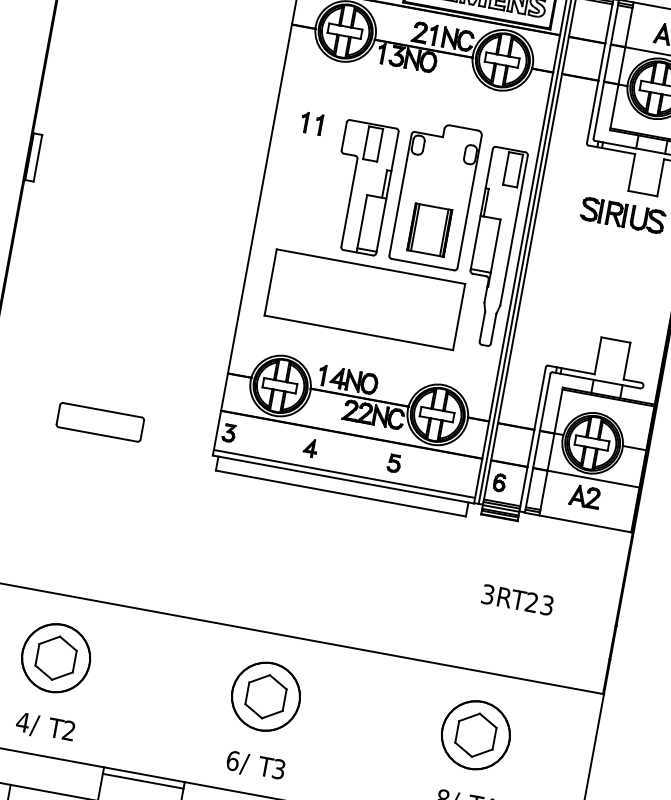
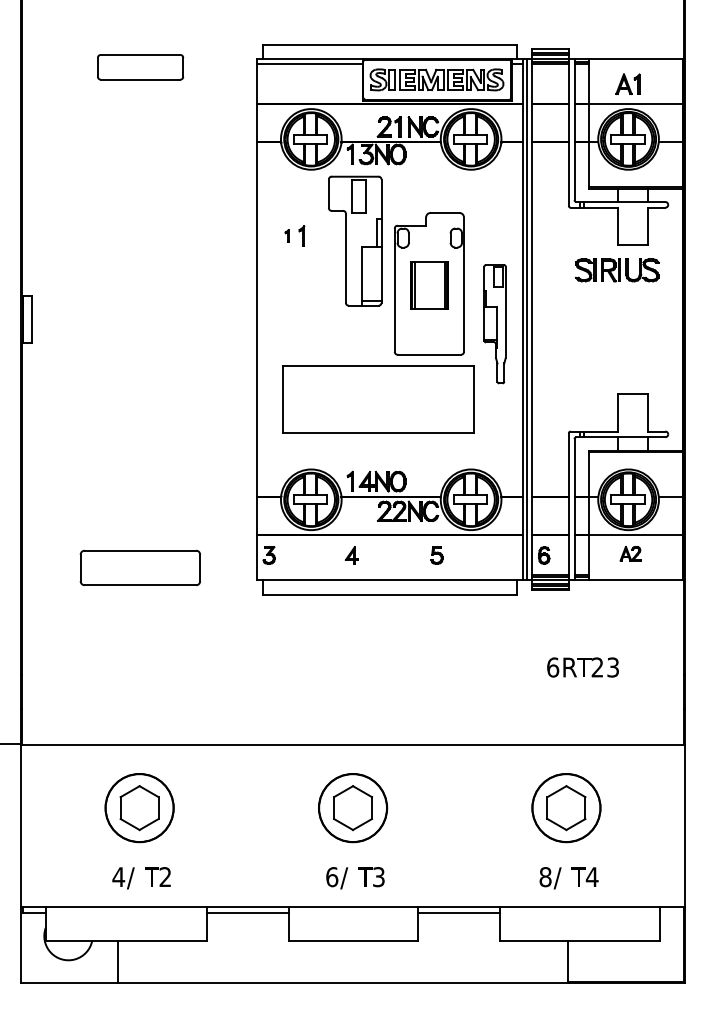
part: (303, 121) -> (286, 235), size x0.6
part: (362, 187) -> (355, 240), moved
part: (429, 229) -> (429, 285), moved
part: (492, 245) -> (494, 323), size x0.6
part: (100, 422) -> (140, 568), size x1.4
line: (344, 473) -> (389, 574), removed
part: (584, 496) -> (630, 553), size x0.7
text: (488, 594) -> (553, 667), 3 -> 6

